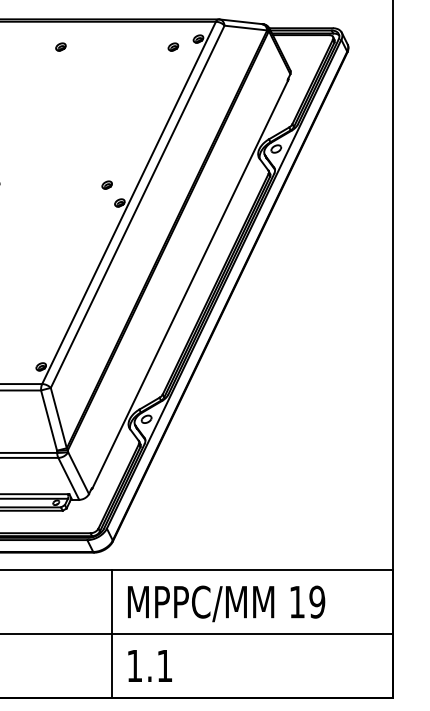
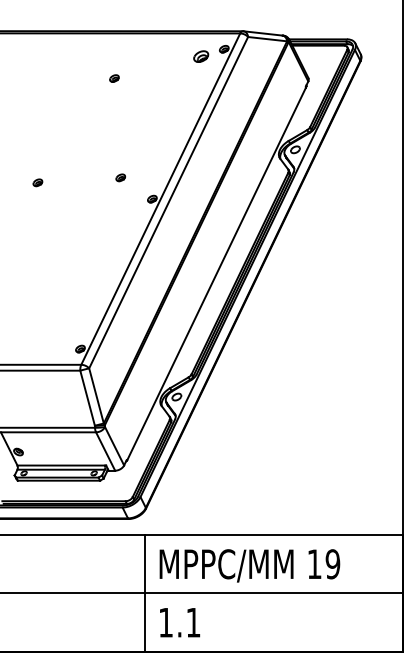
part: (60, 46) -> (114, 78), moved
part: (173, 46) -> (201, 56), size x1.6
part: (106, 184) -> (120, 177), moved

